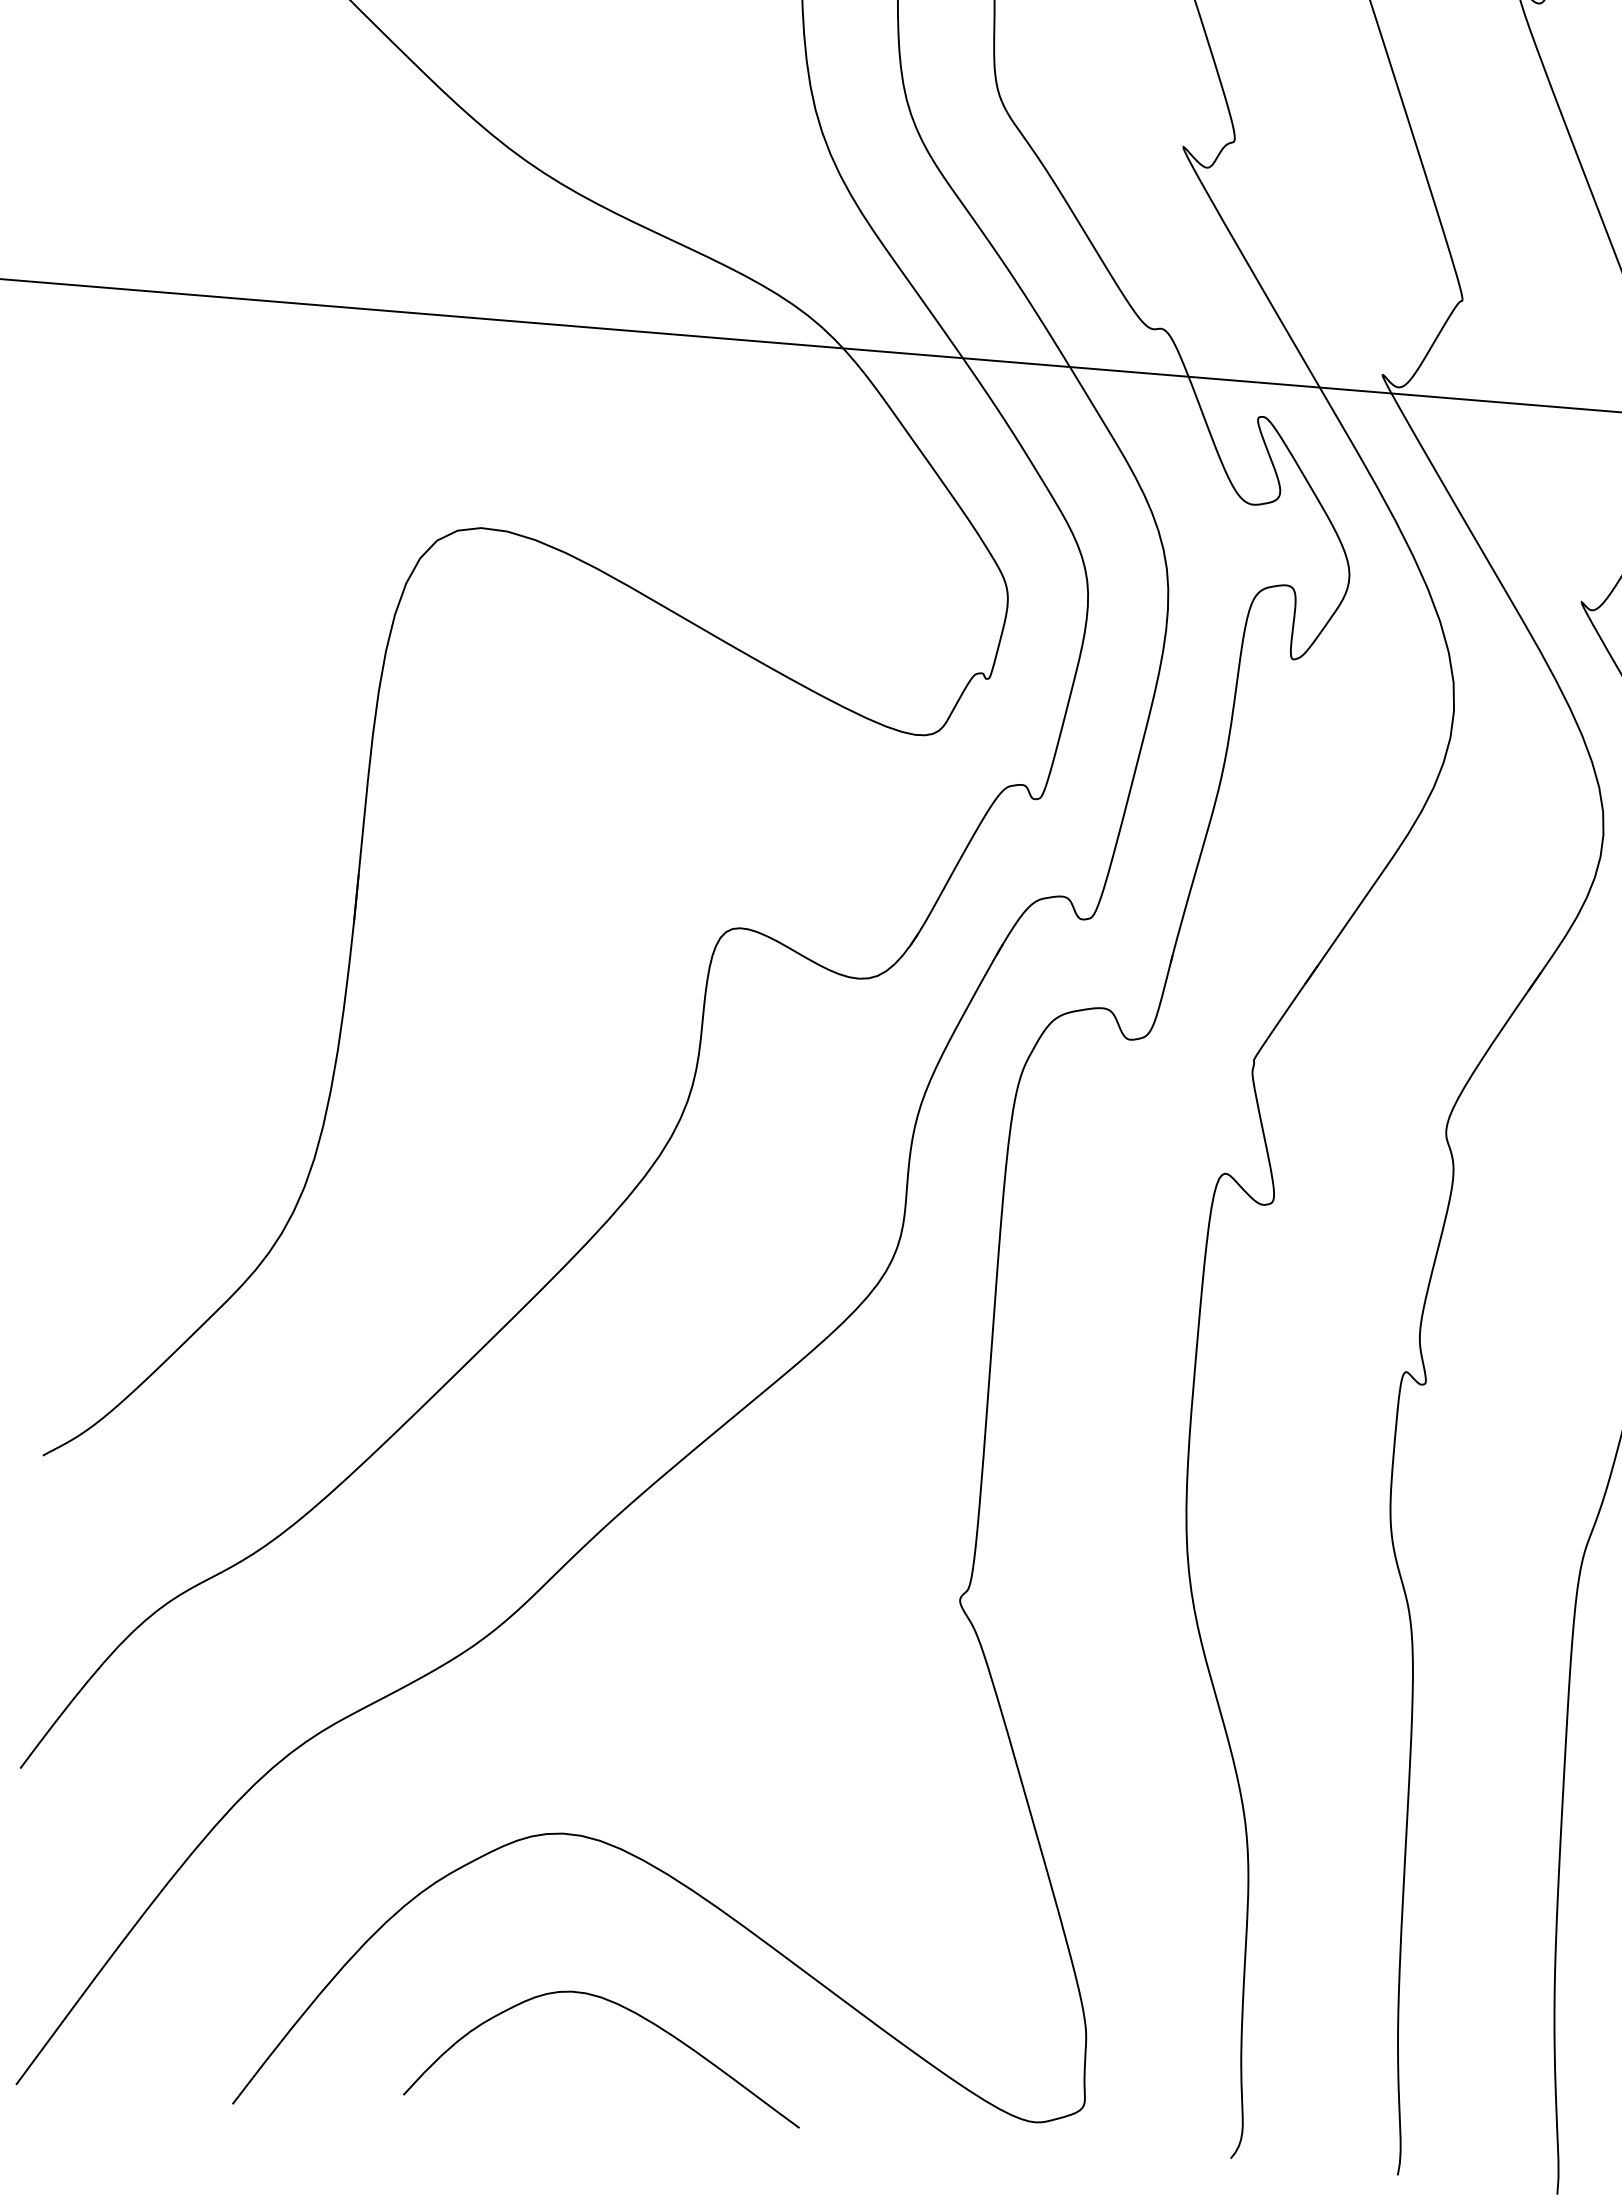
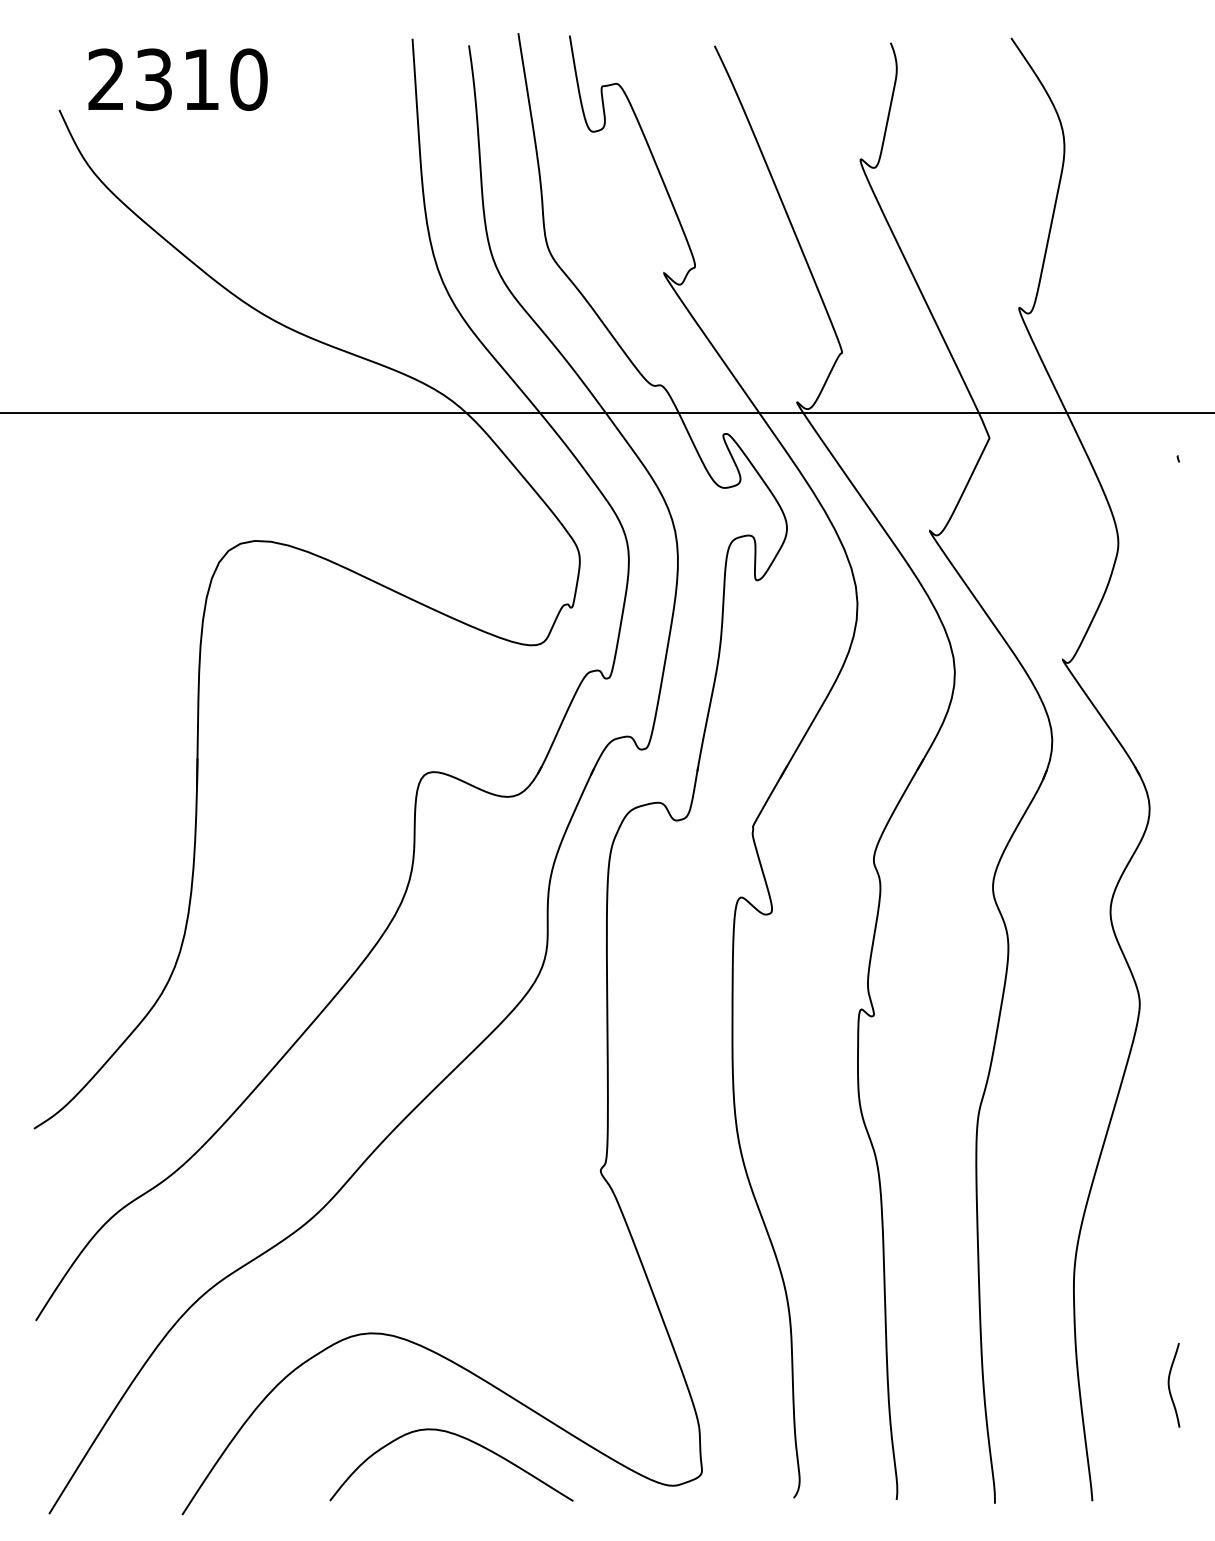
curve: (627, 2011) -> (462, 1438), moved

